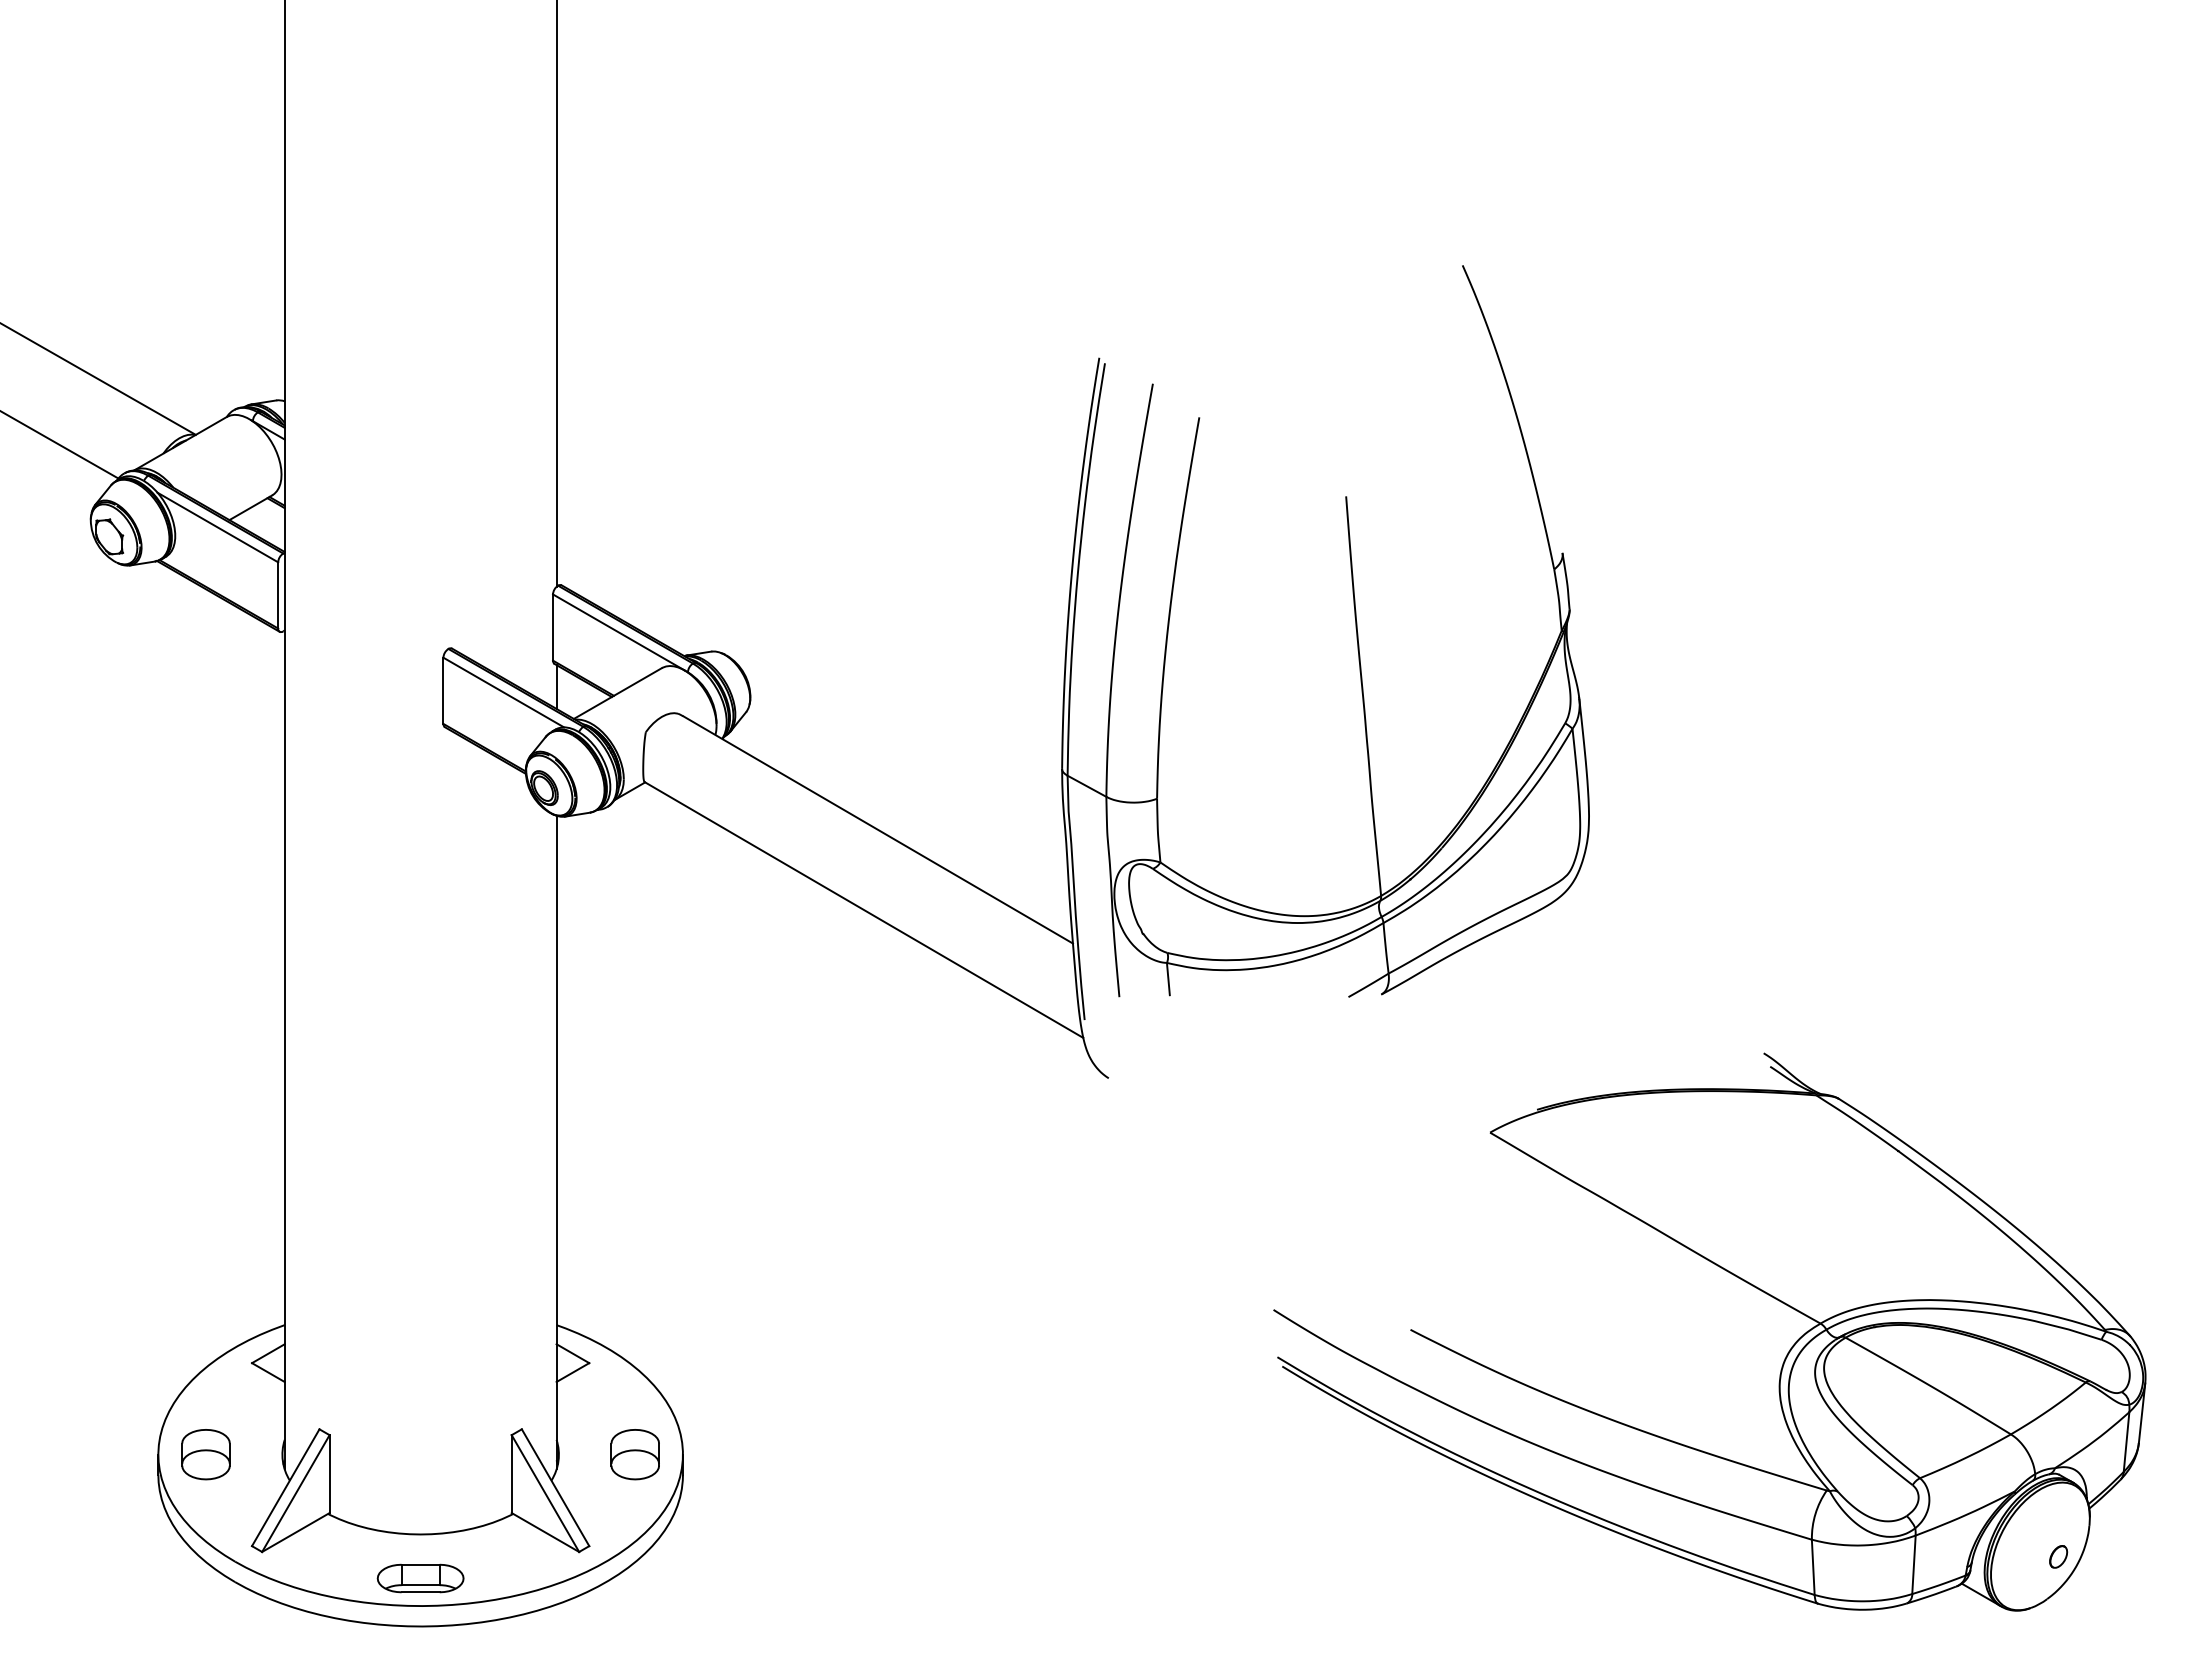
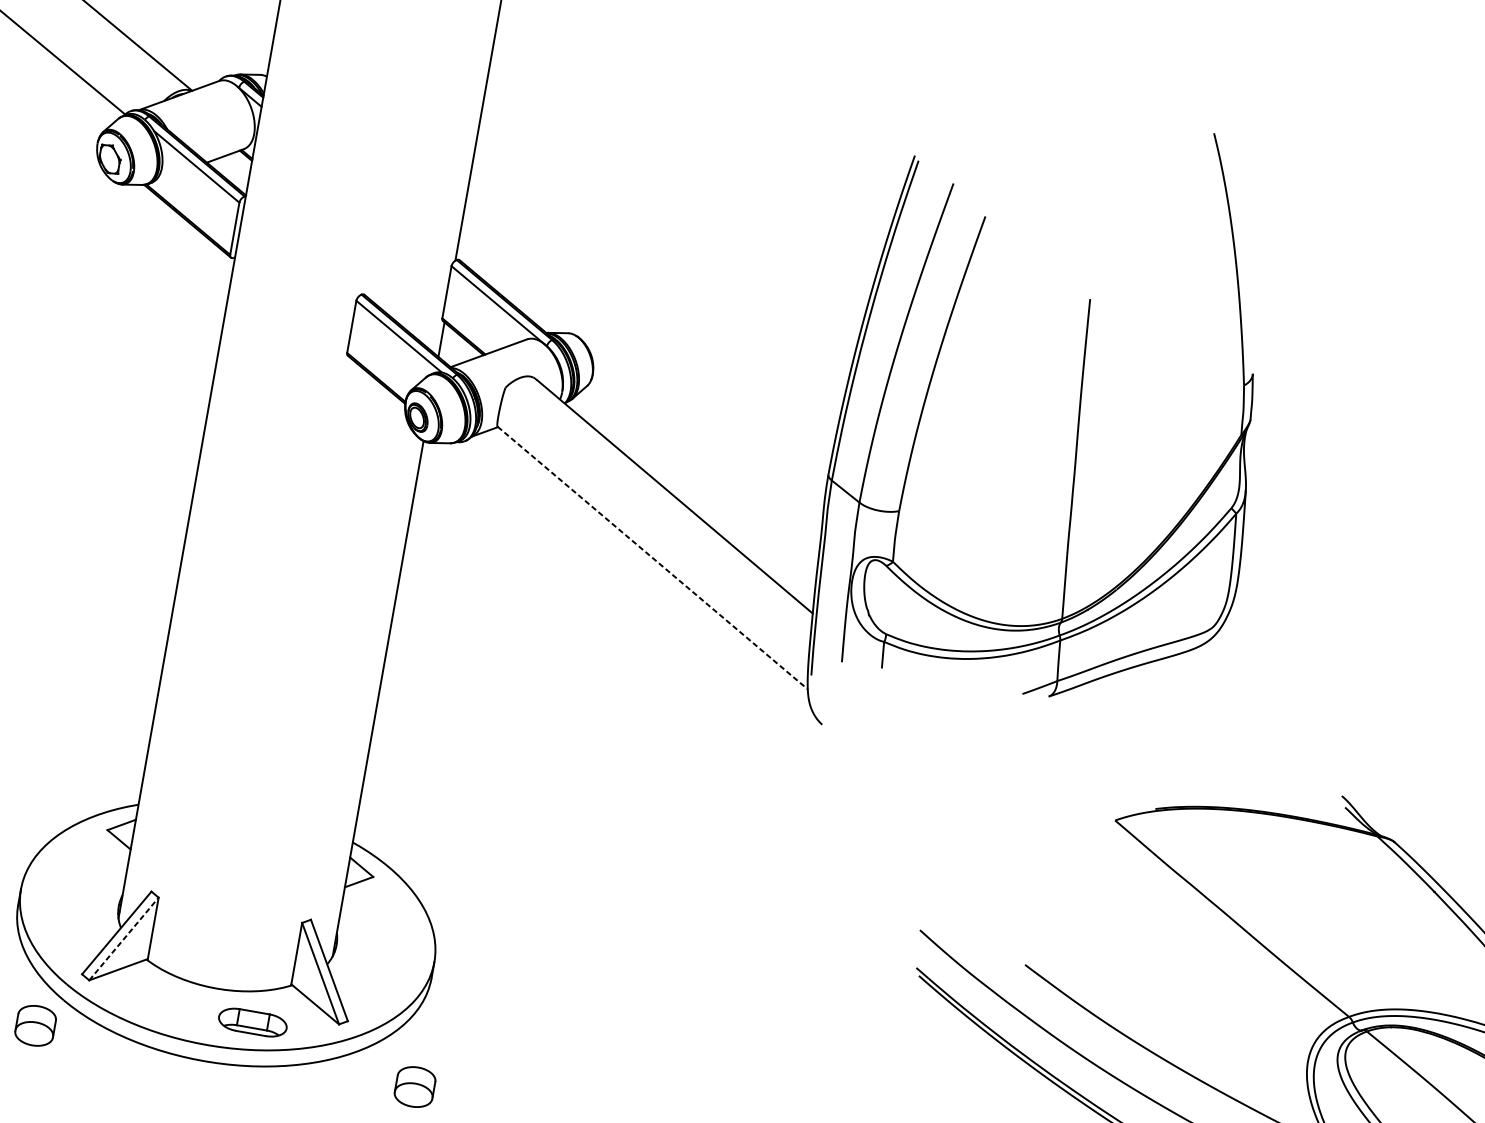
line: (864, 910) -> (653, 558), solid -> dashed
part: (205, 1454) -> (35, 1025), moved
part: (634, 1454) -> (414, 1086), moved
line: (296, 1493) -> (124, 939), solid -> dashed
part: (420, 1578) -> (252, 1022), moved

